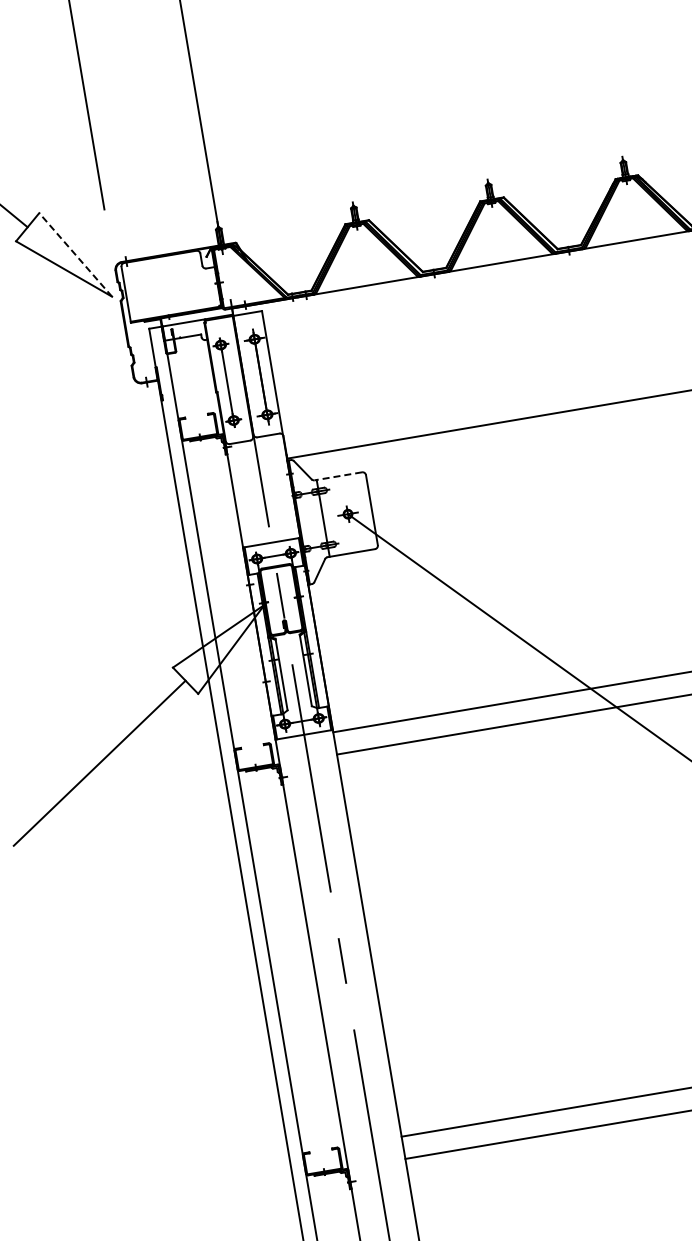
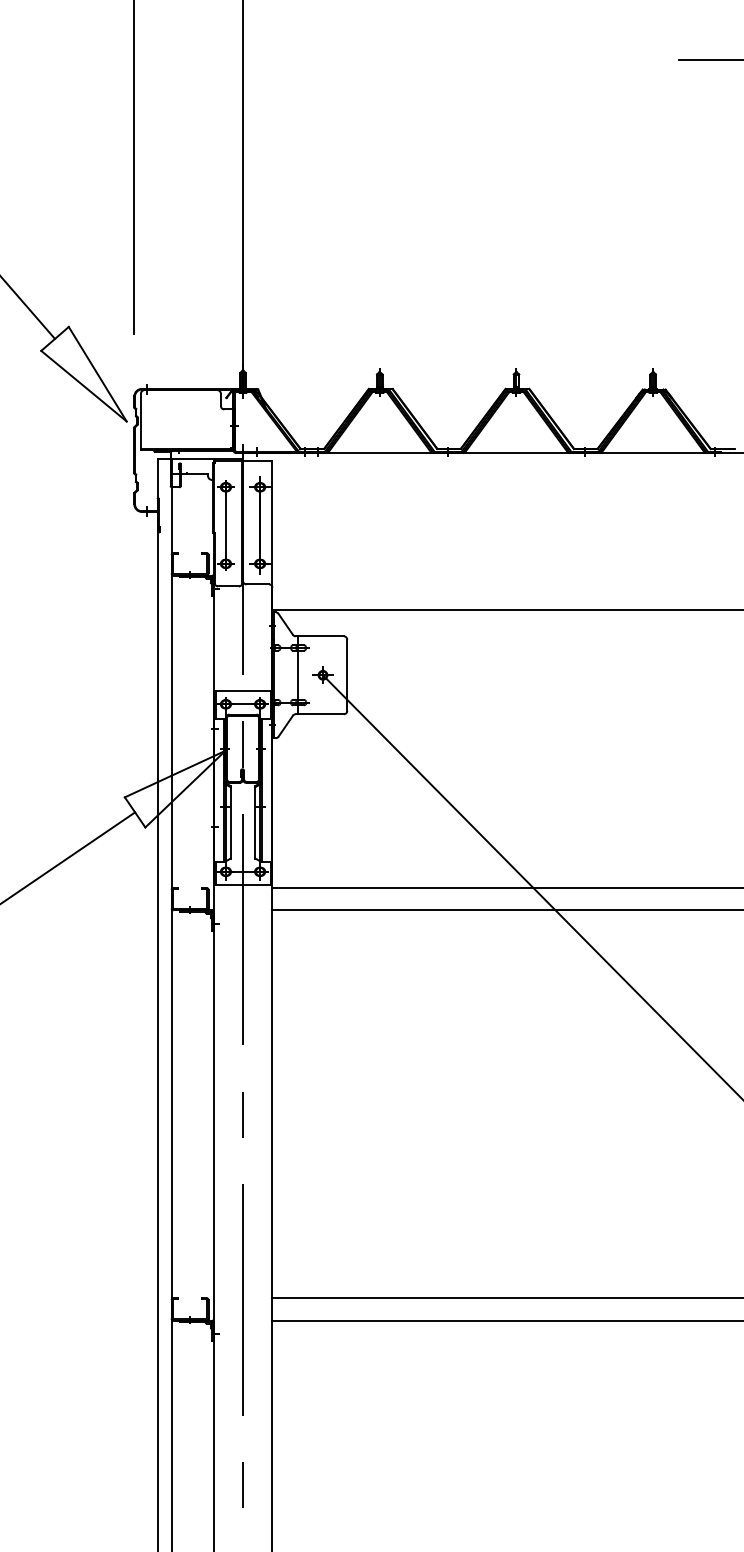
line: (75, 254) -> (97, 373), dashed -> solid
line: (338, 476) -> (319, 636), dashed -> solid

